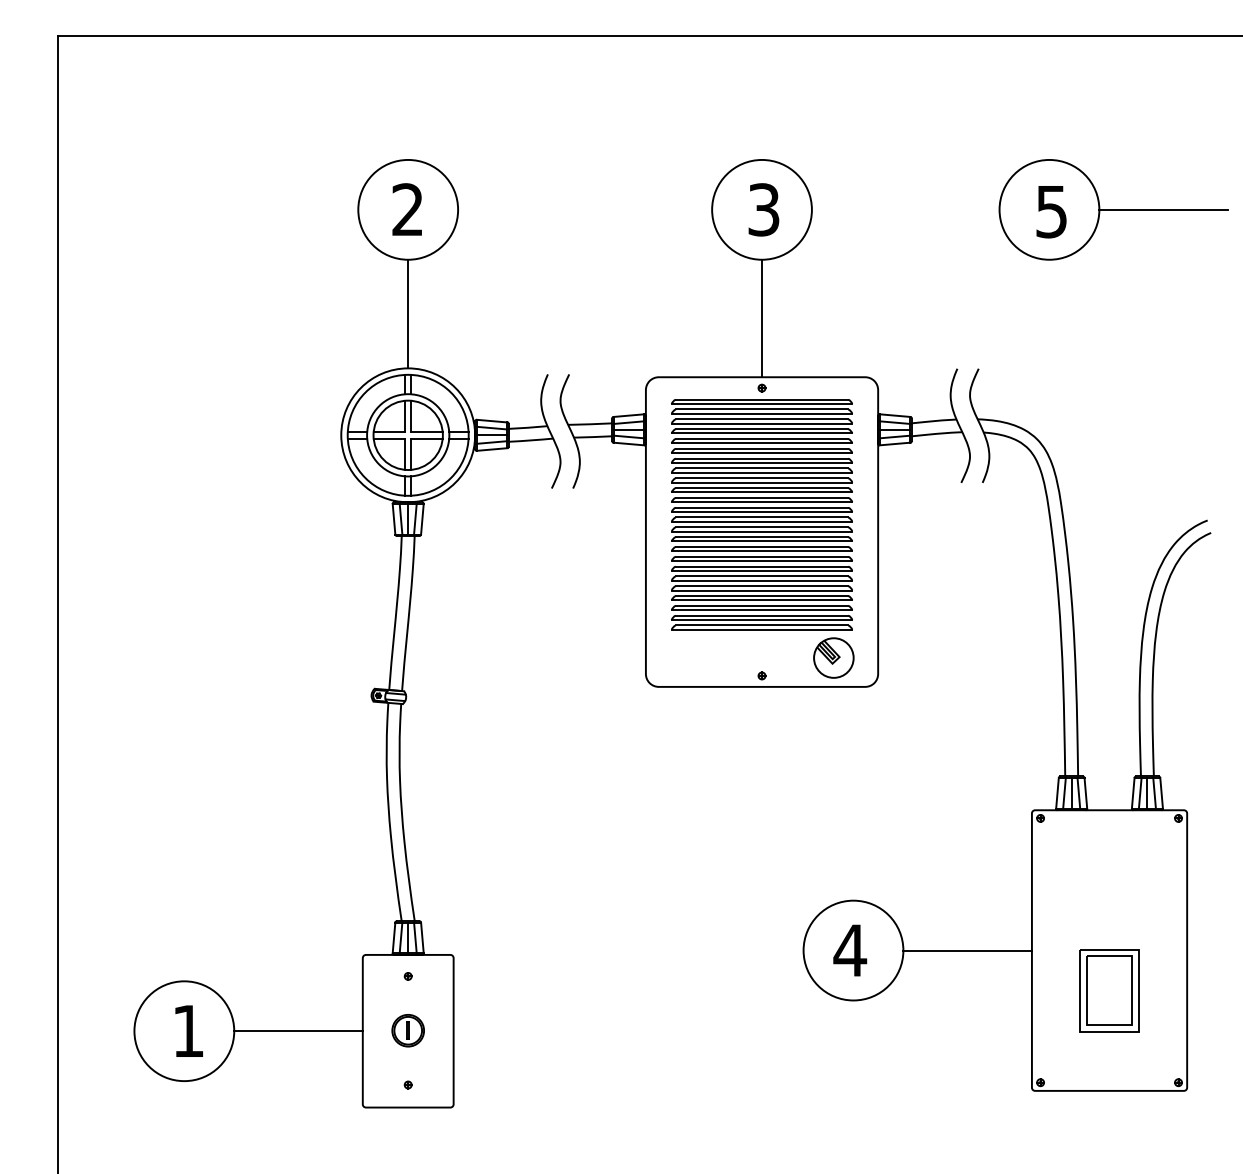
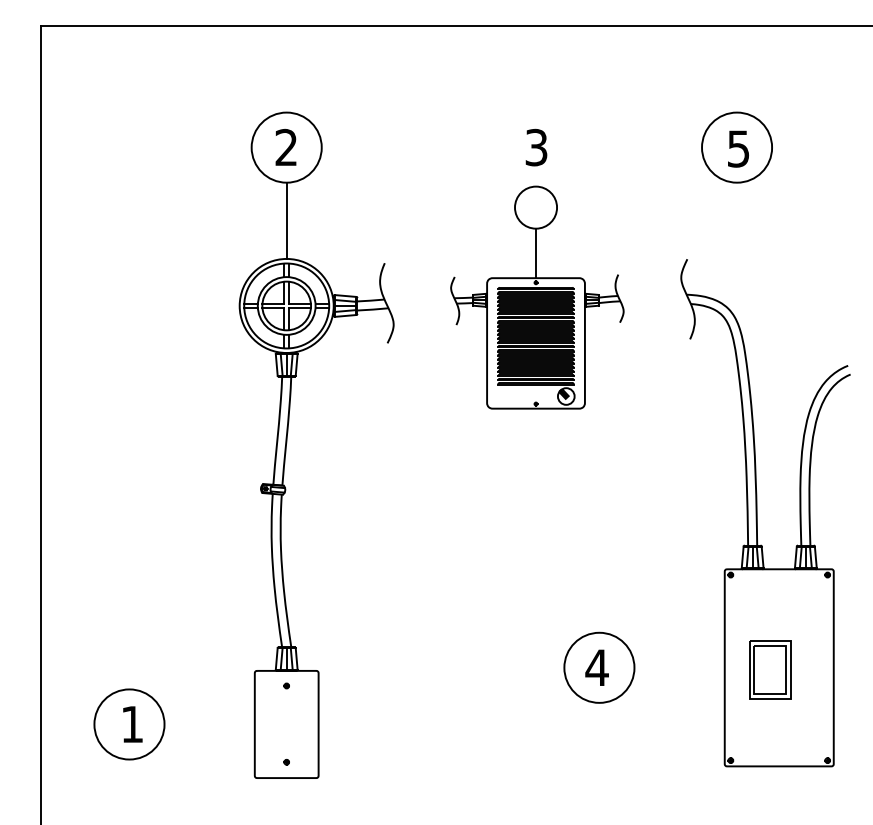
line: (1163, 209) -> (817, 147), removed
part: (764, 423) -> (536, 297), size x0.6
line: (967, 950) -> (679, 667), removed
part: (1109, 990) -> (770, 669), moved
part: (407, 1030) -> (286, 723), removed
line: (298, 1031) -> (209, 724), removed

